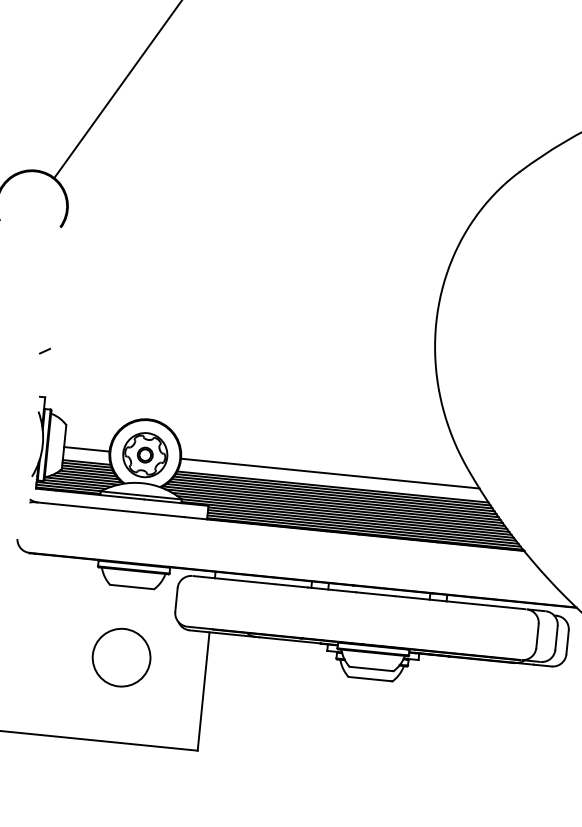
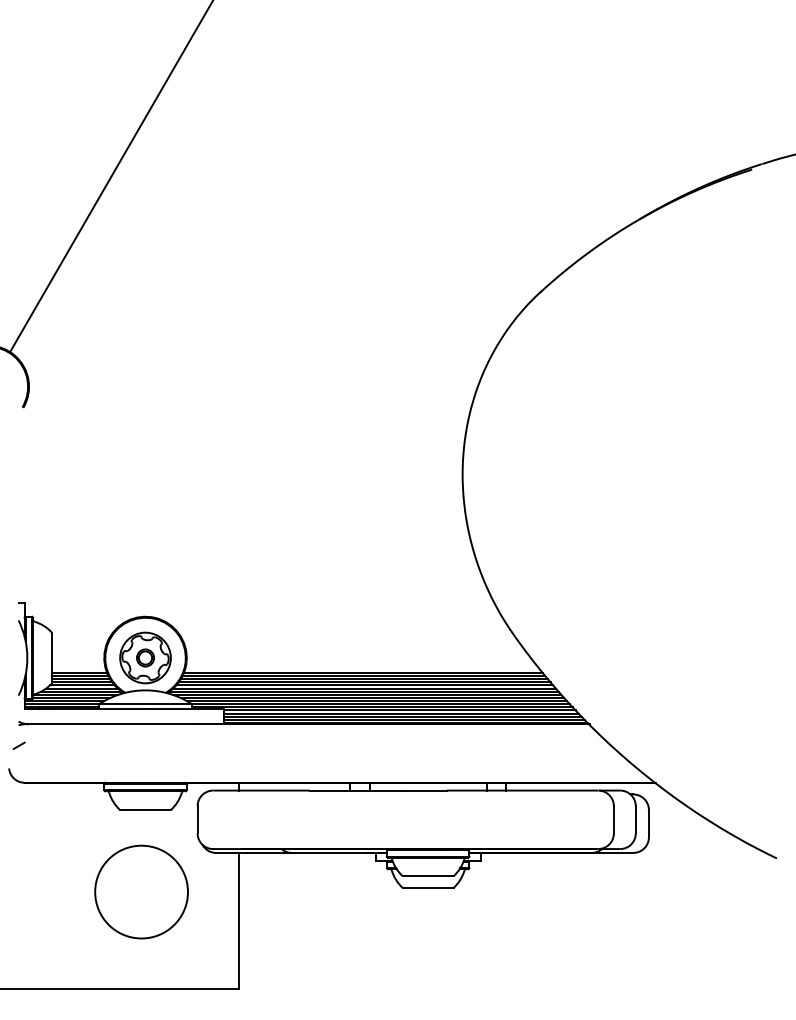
line: (44, 350) -> (18, 745), moved
line: (86, 449) -> (77, 658), removed
line: (329, 474) -> (358, 658), removed
circle: (121, 657) -> (141, 891), size x1.4

